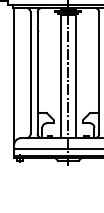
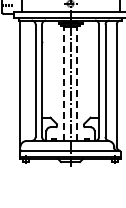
line: (60, 76) -> (63, 83), solid -> dashed
line: (75, 76) -> (77, 83), solid -> dashed

